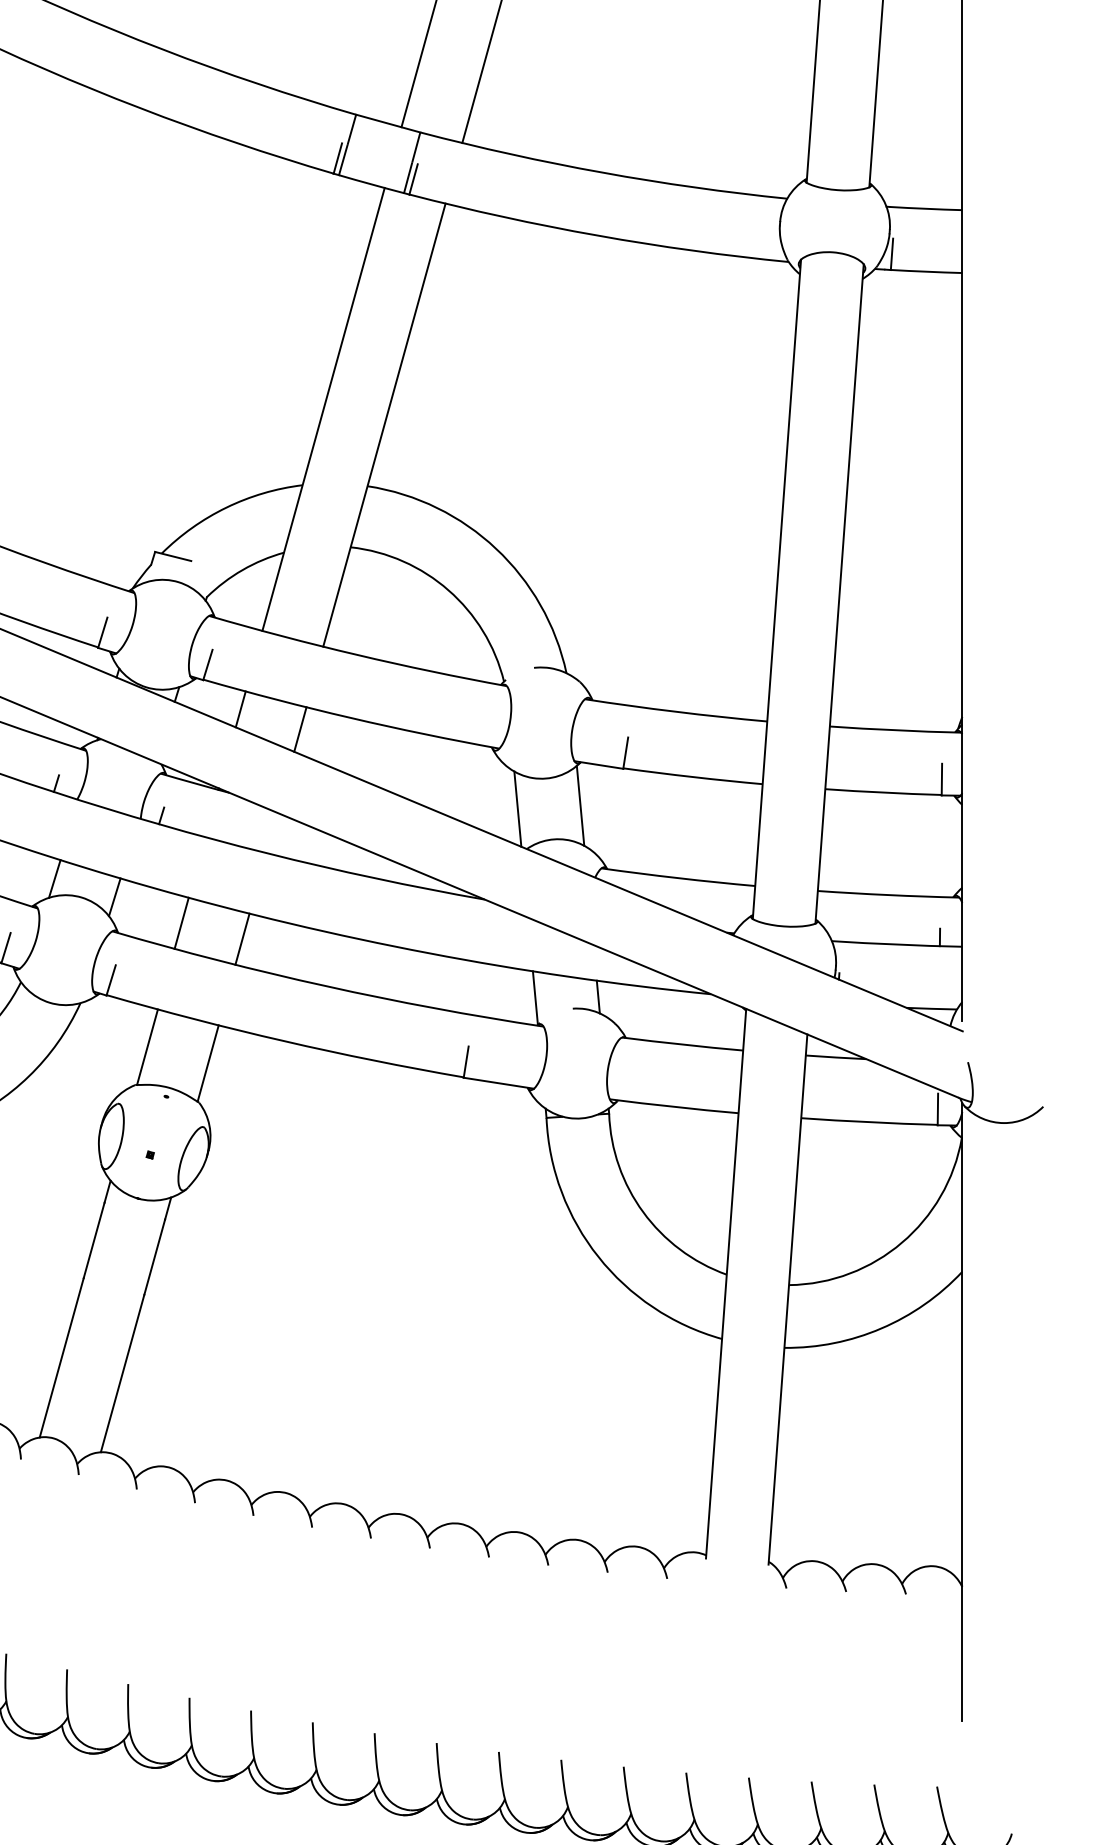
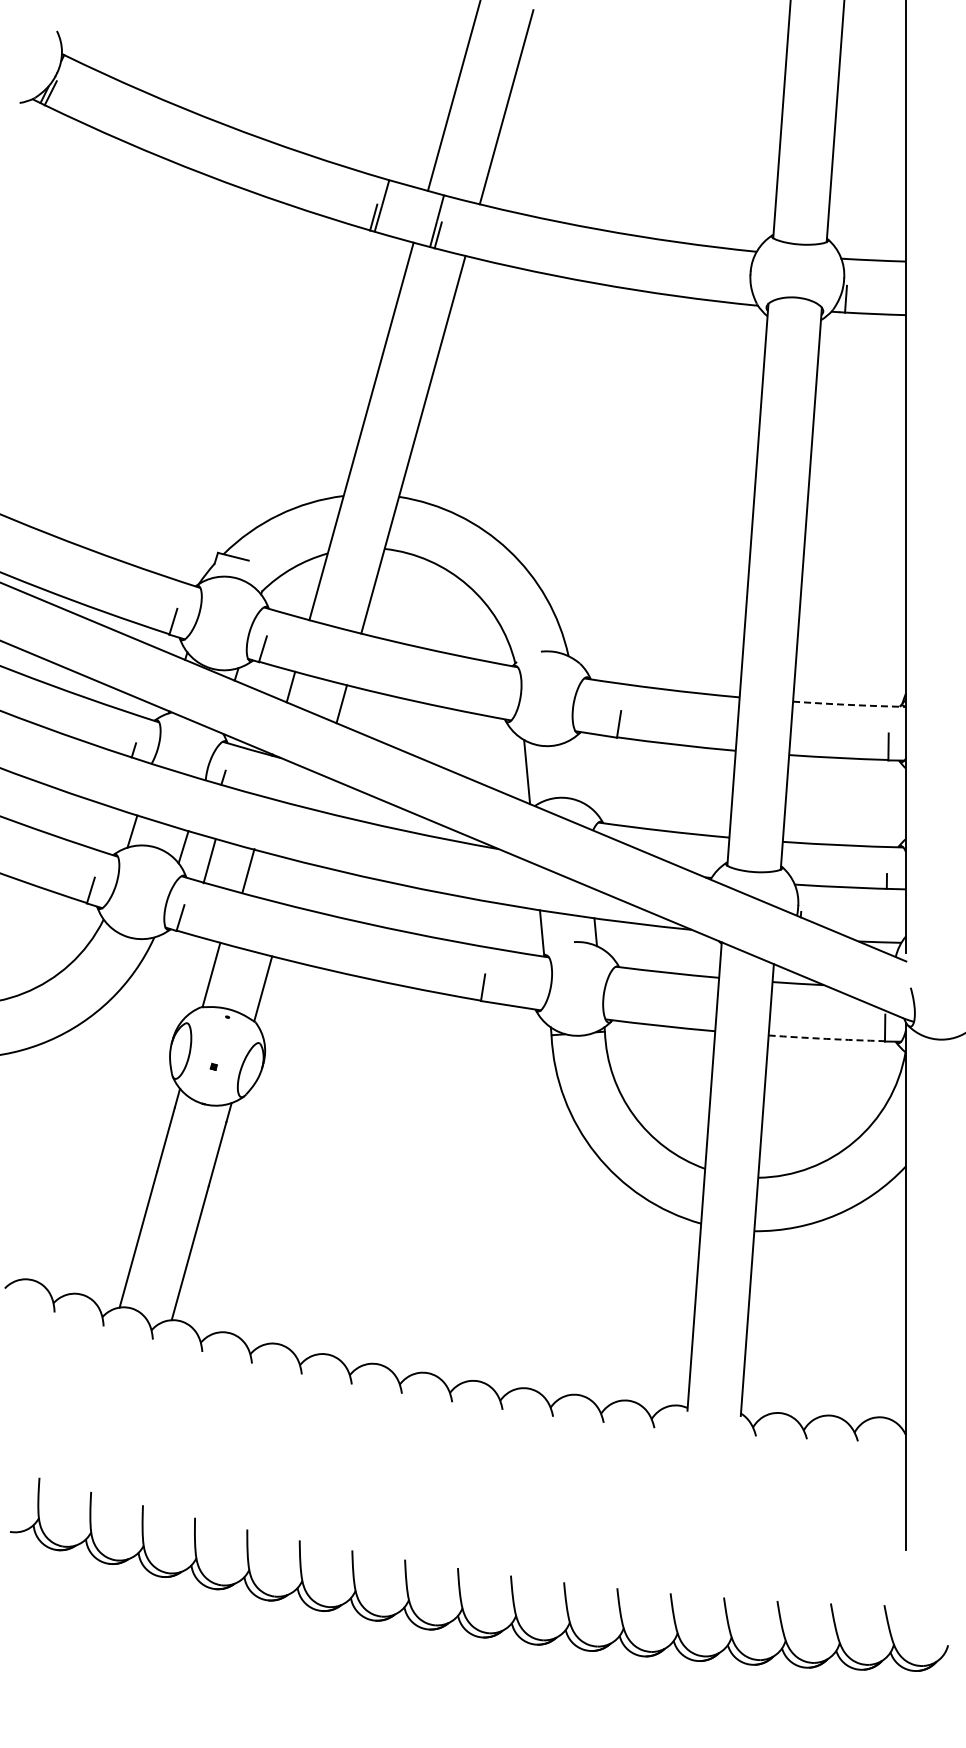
arc: (894, 729) -> (848, 704), solid -> dashed
line: (580, 806) -> (580, 769), removed
line: (181, 923) -> (209, 861), moved
line: (242, 938) -> (248, 870), moved
arc: (869, 1121) -> (826, 1038), solid -> dashed

